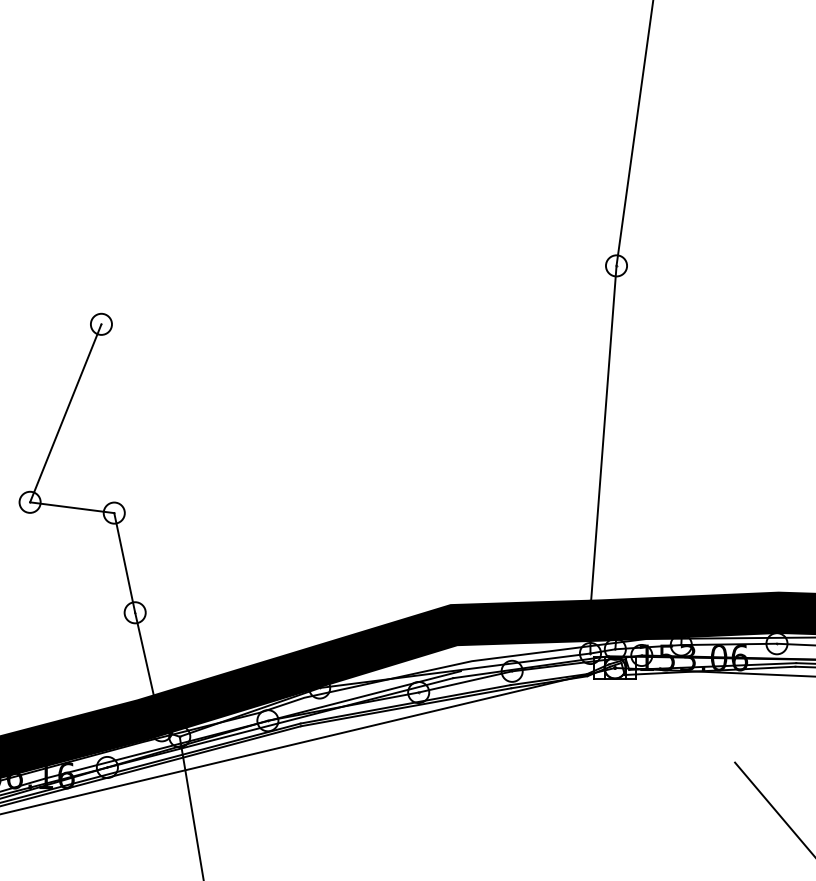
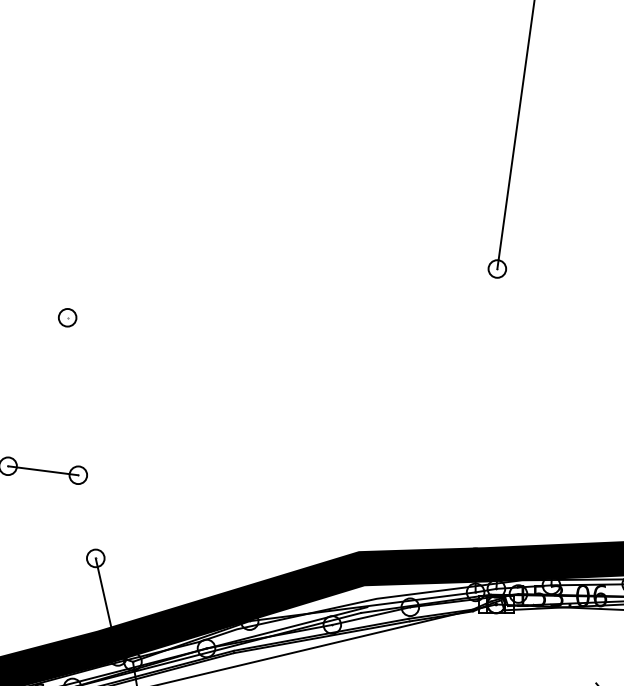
line: (65, 413) -> (37, 392), removed
line: (603, 438) -> (486, 413), removed
line: (124, 562) -> (86, 516), removed

